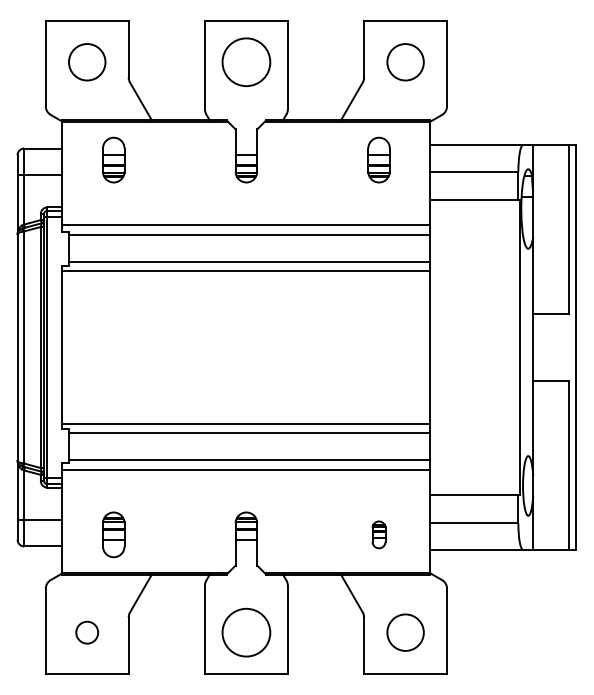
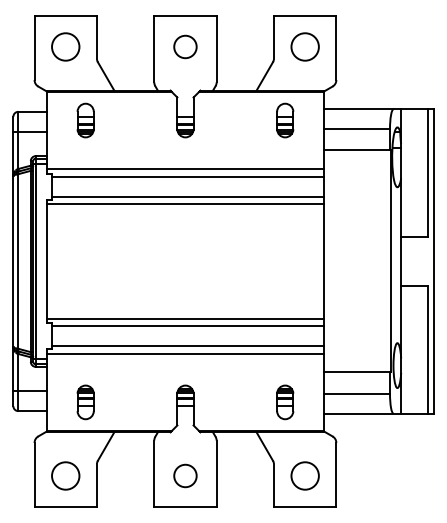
circle: (246, 62) -> (185, 47), size x0.62
part: (378, 534) -> (284, 402), size x1.67
circle: (87, 632) -> (65, 475), size x1.67
circle: (246, 632) -> (185, 475), size x0.62

